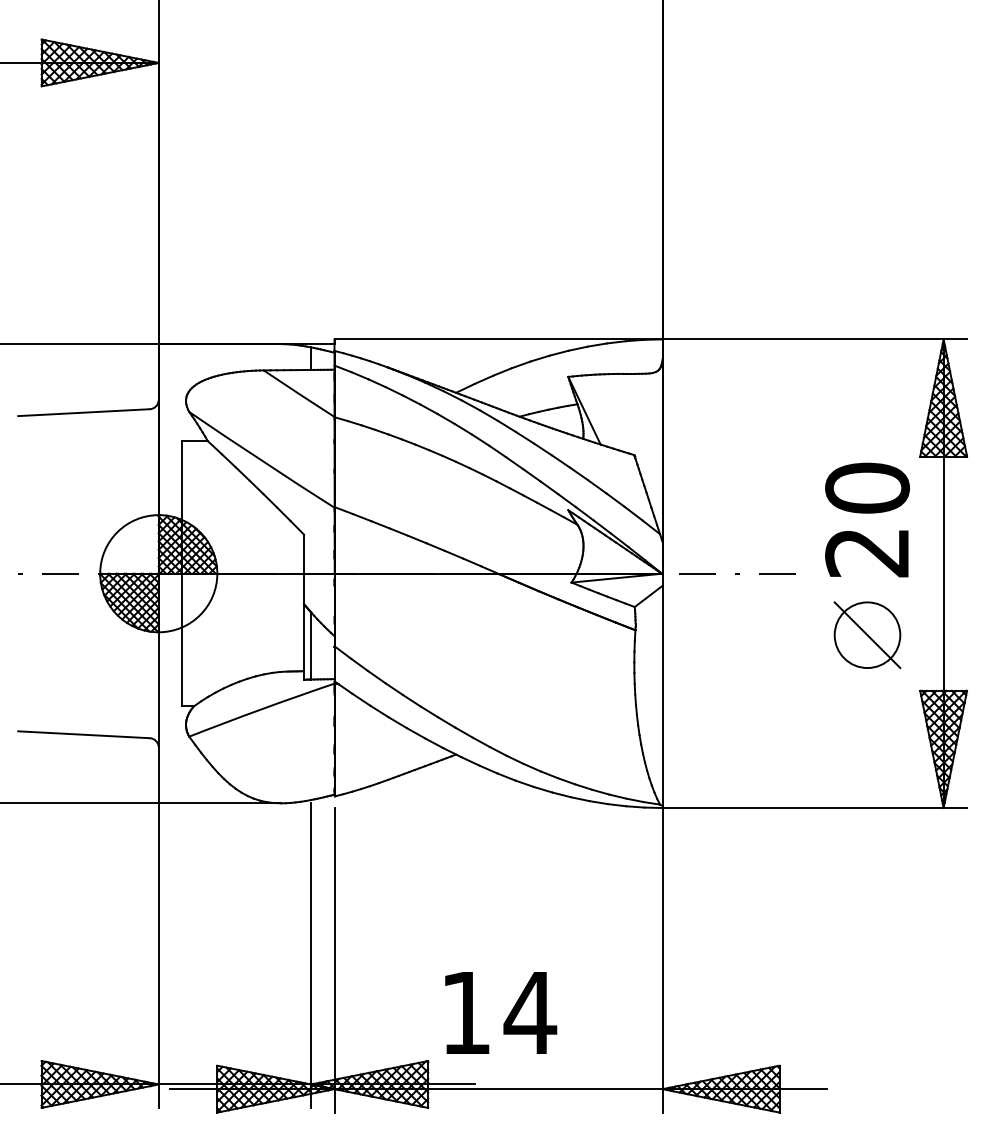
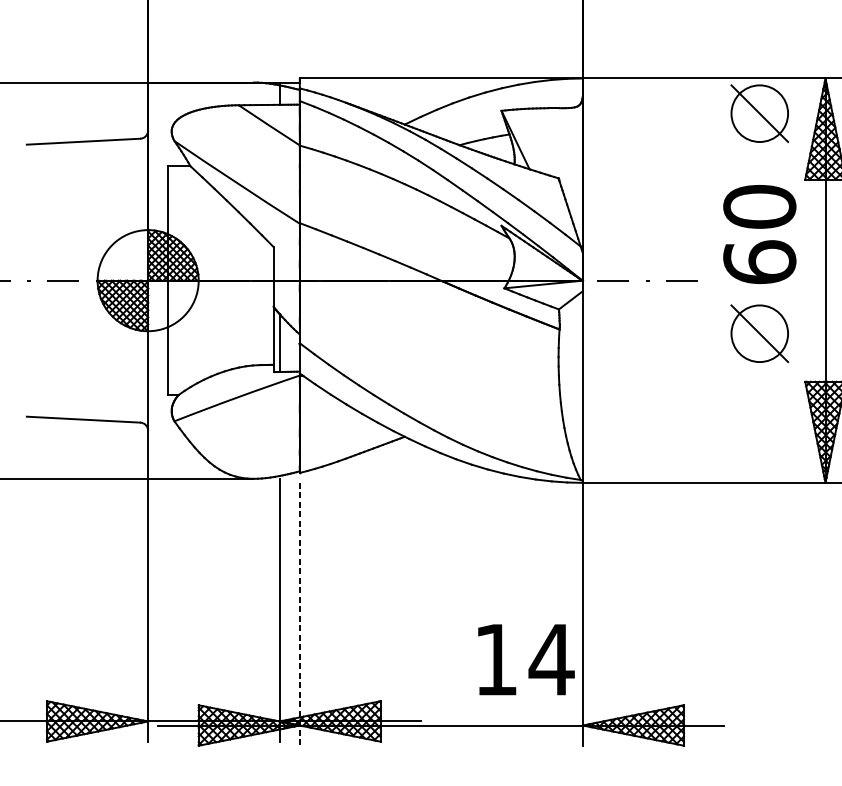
part: (867, 380) -> (759, 113), added
text: (867, 551) -> (759, 261), 20 -> 60
line: (334, 960) -> (299, 614), solid -> dashed
text: (501, 1012) -> (526, 659), moved

